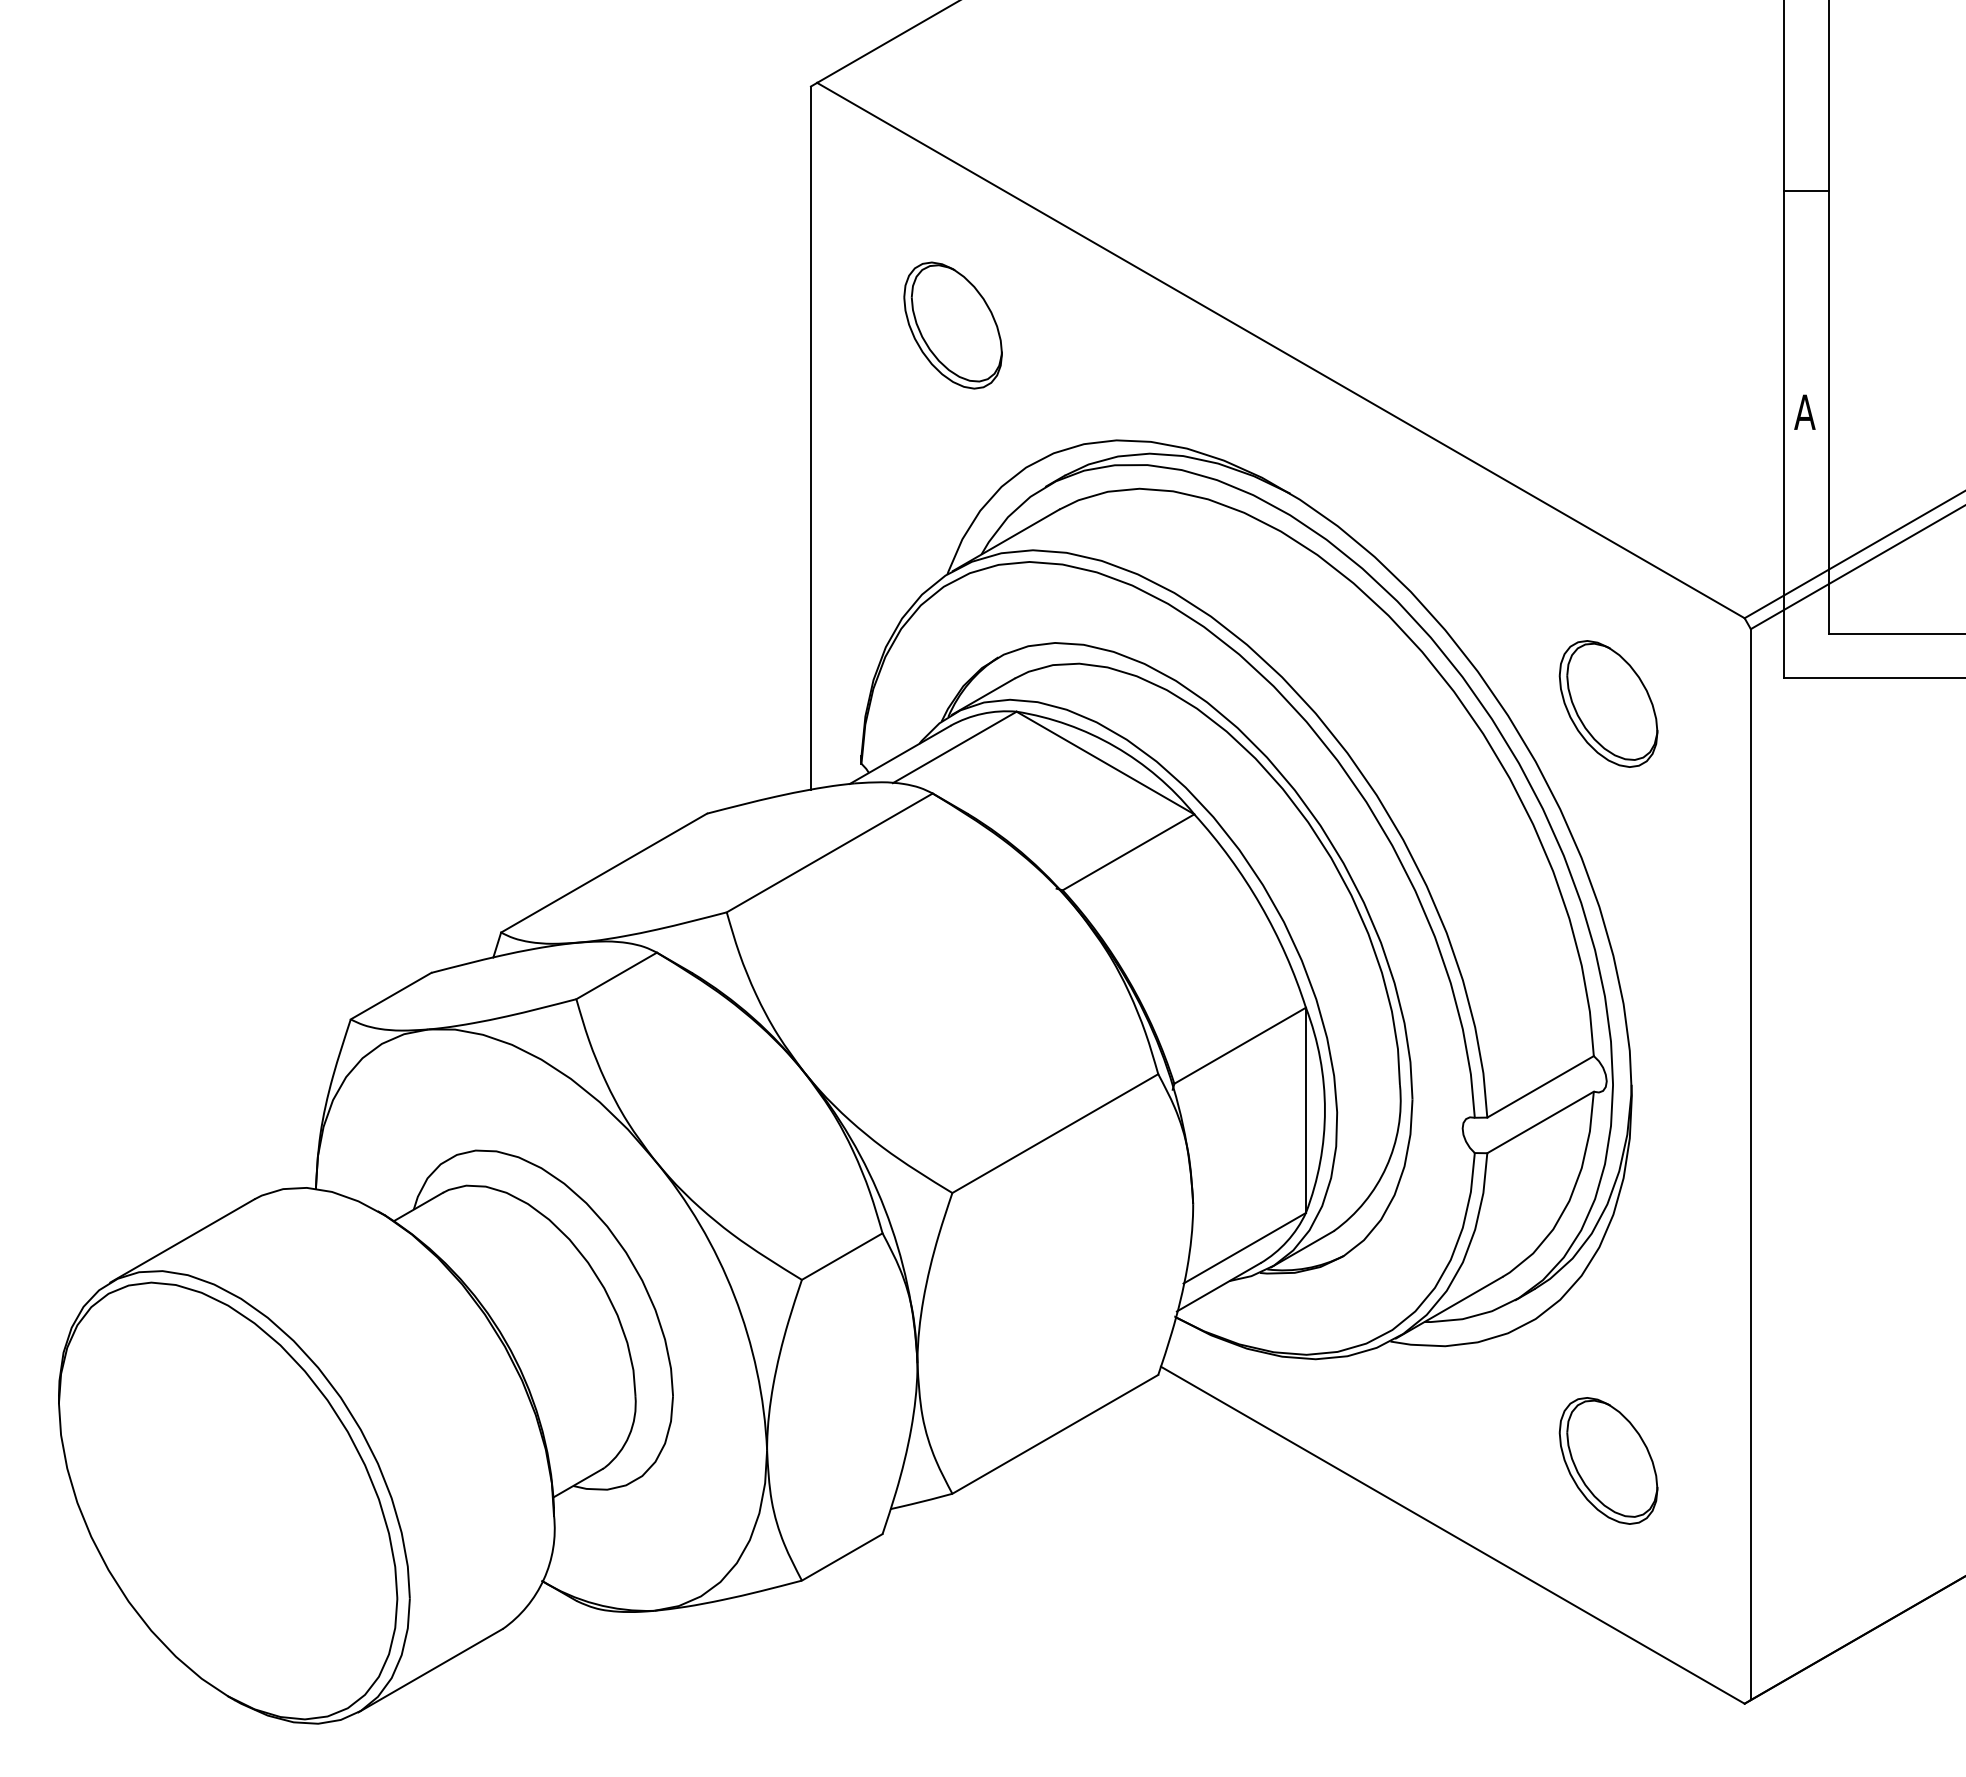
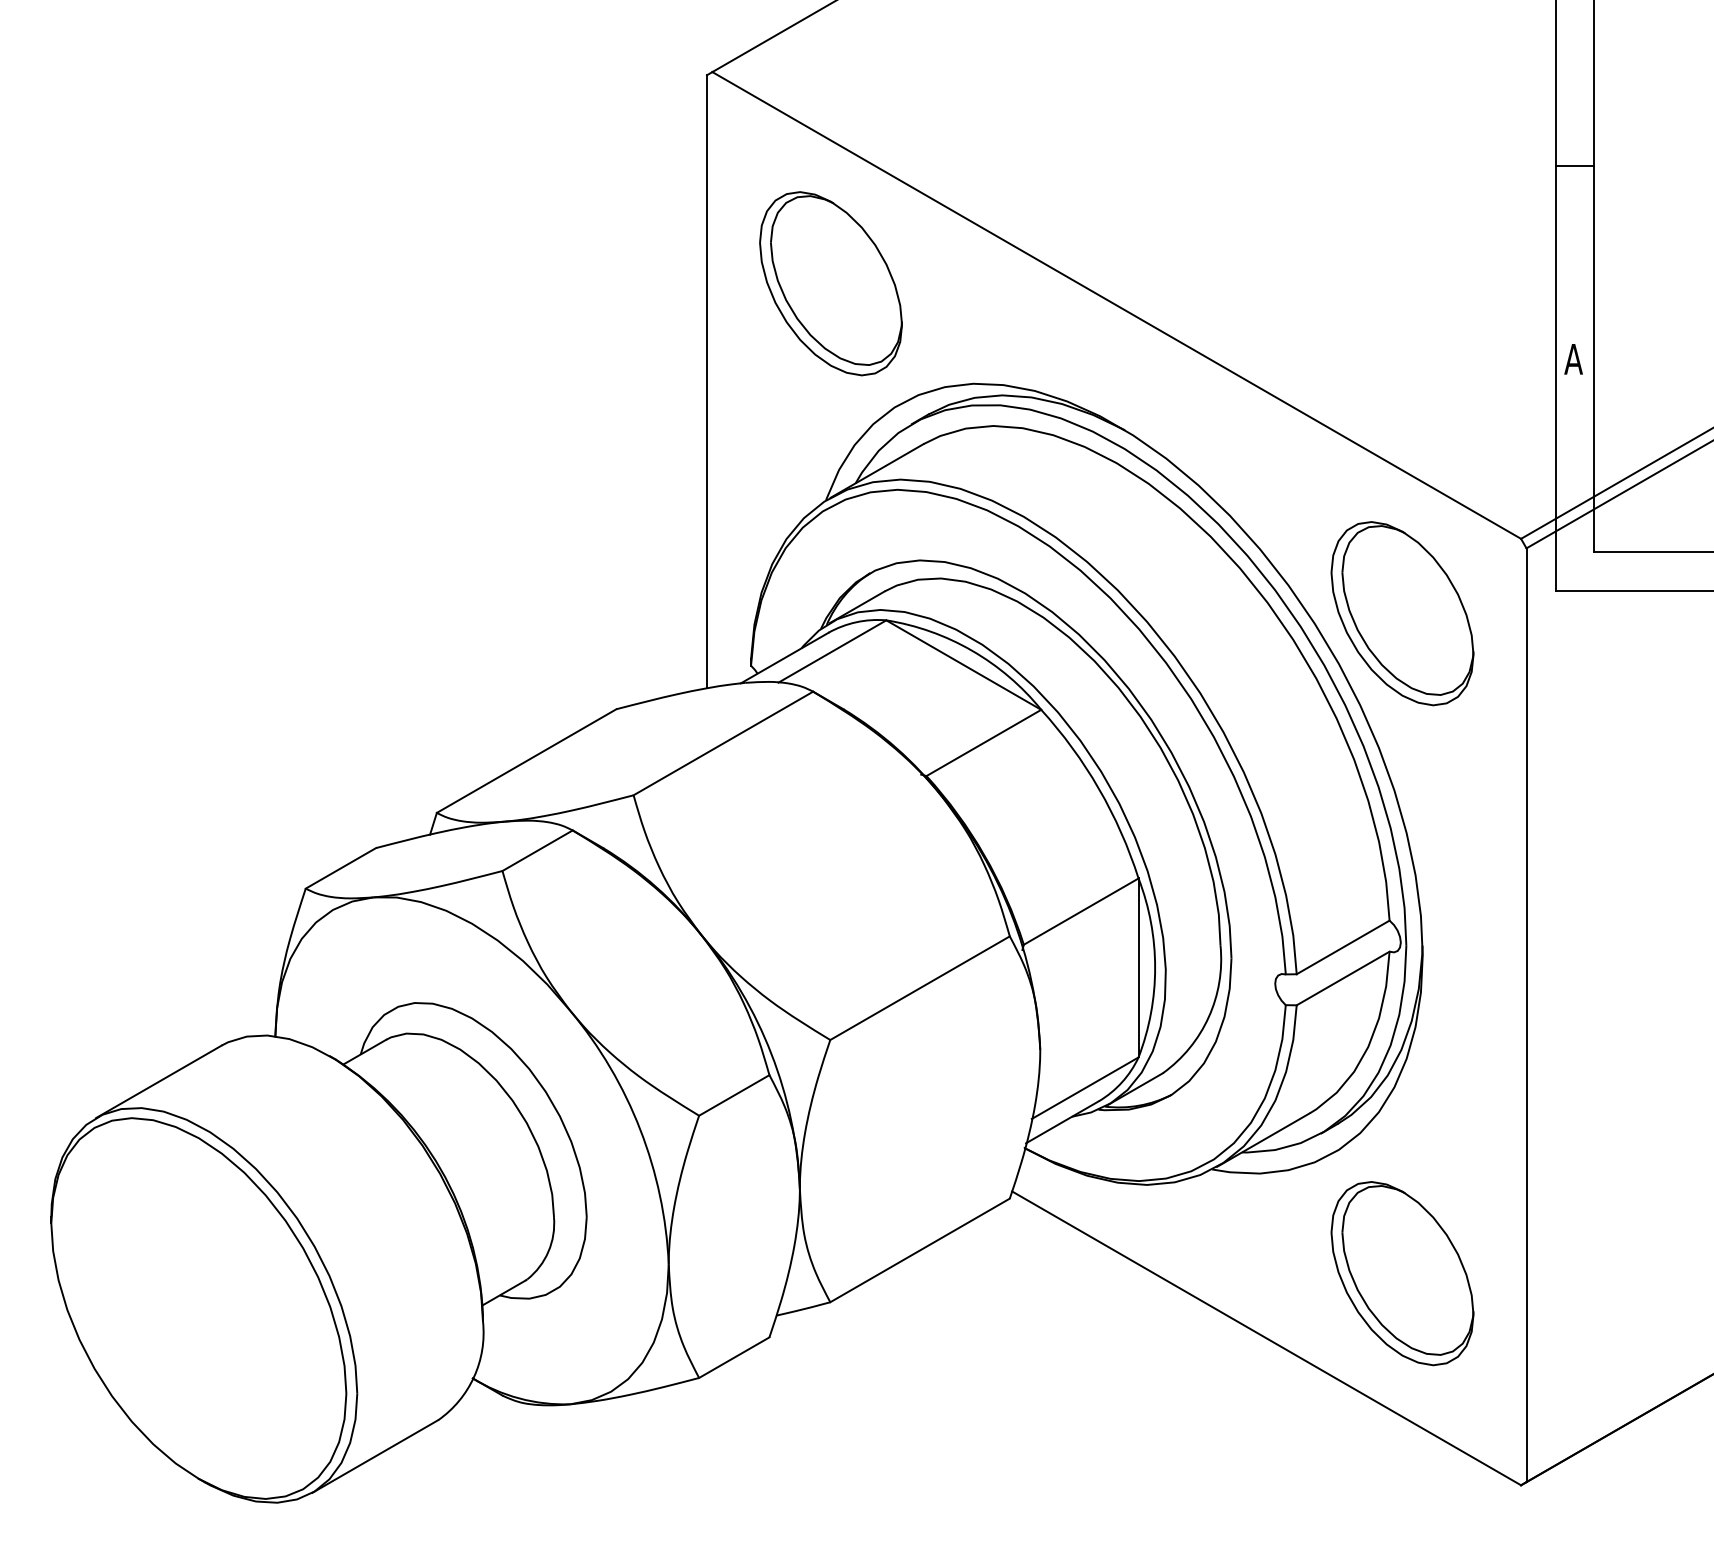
part: (952, 325) -> (830, 283), size x1.67
part: (1608, 703) -> (1402, 613), size x1.67
part: (1608, 1460) -> (1402, 1273), size x1.67

